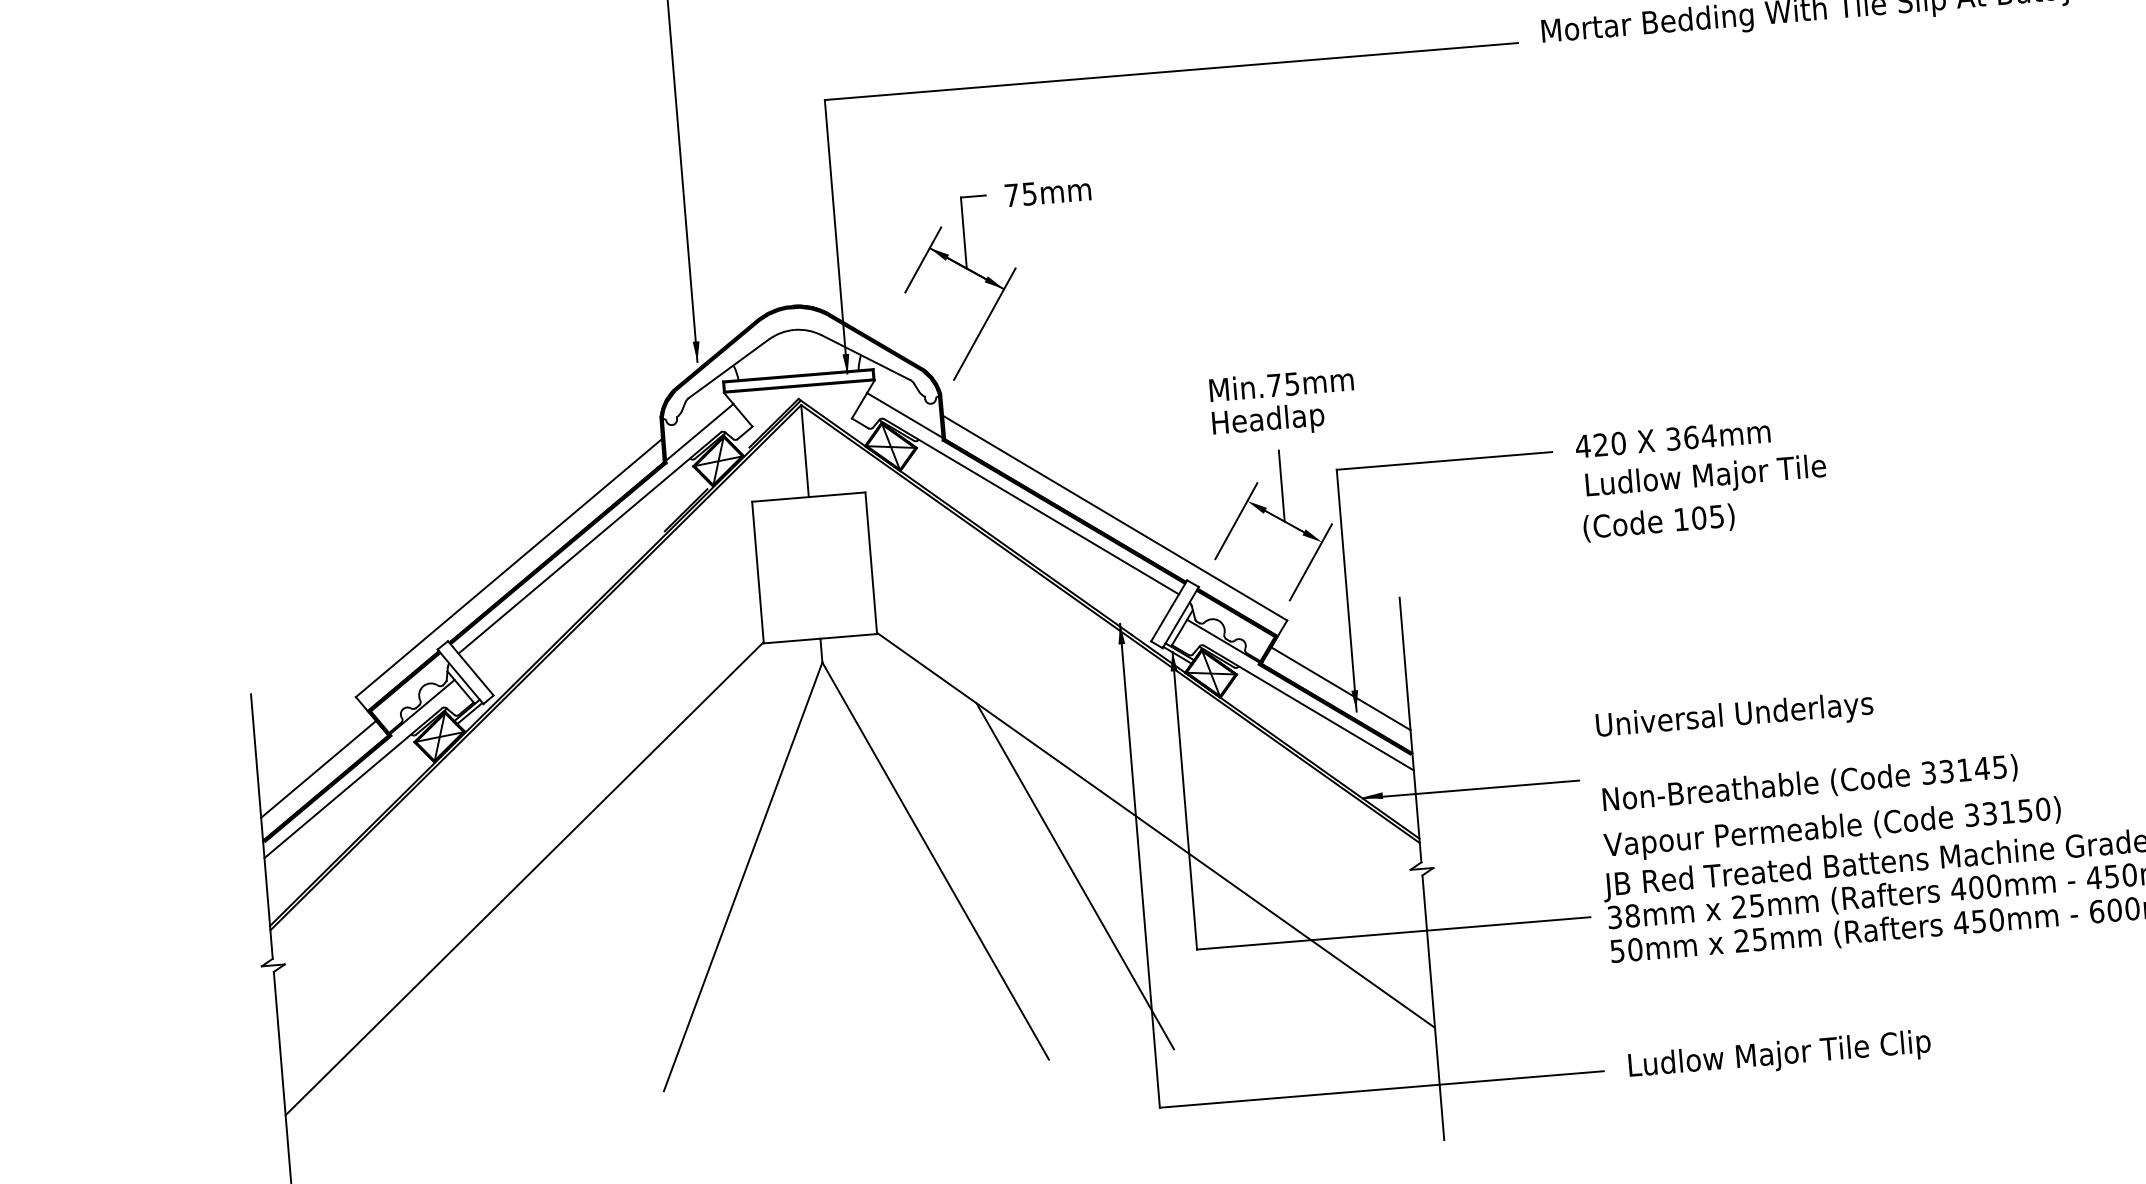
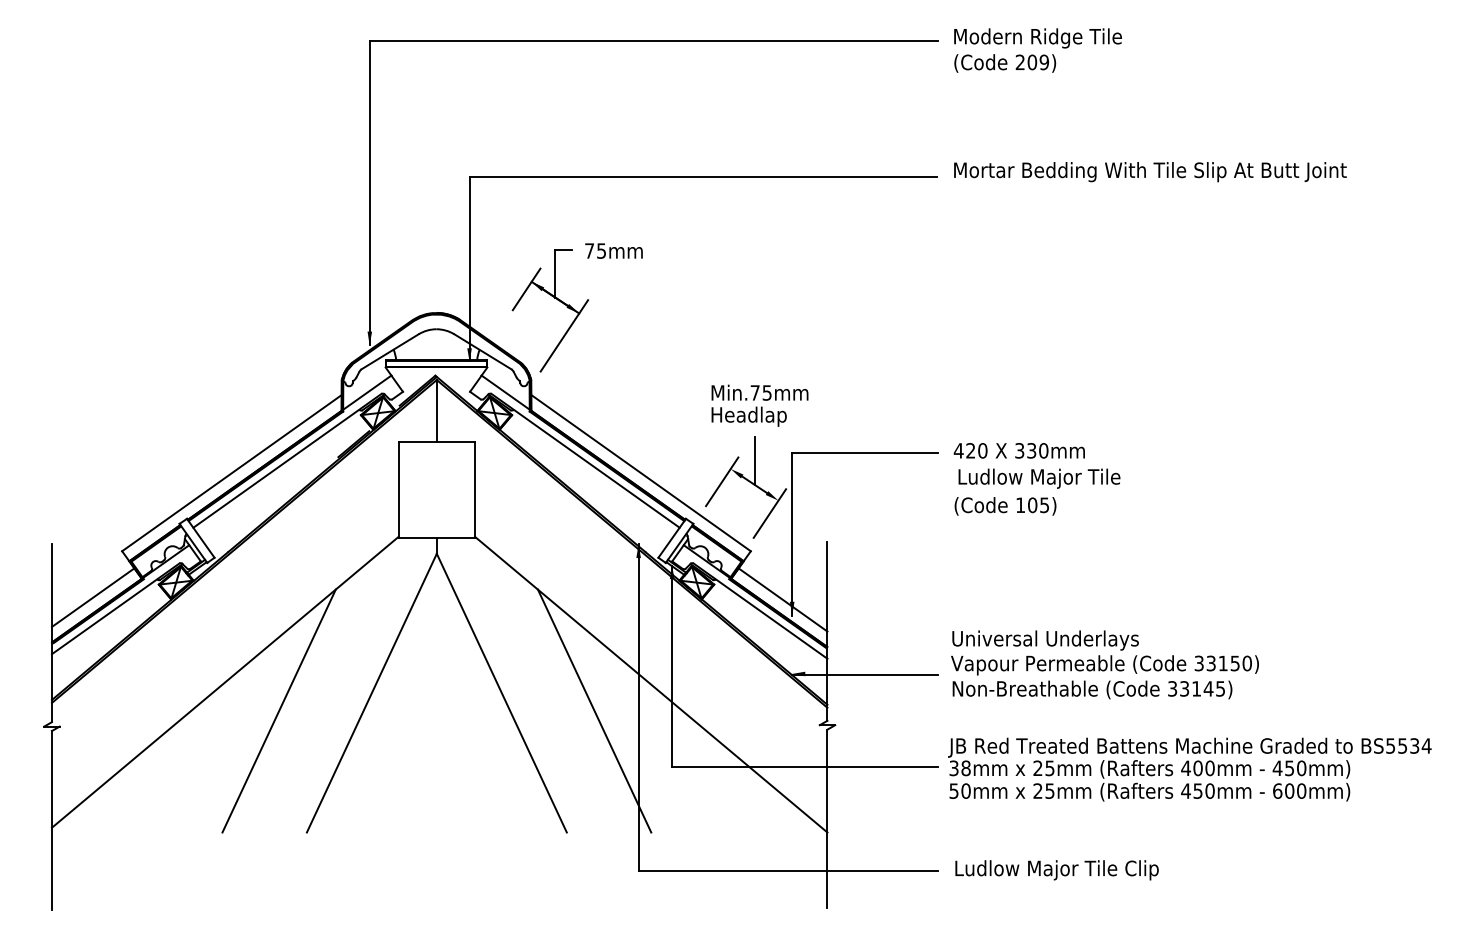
text: (1699, 436) -> (1037, 450), 364mm -> 330mm
text: (1831, 829) -> (1104, 665), moved
line: (606, 913) -> (278, 710), added

